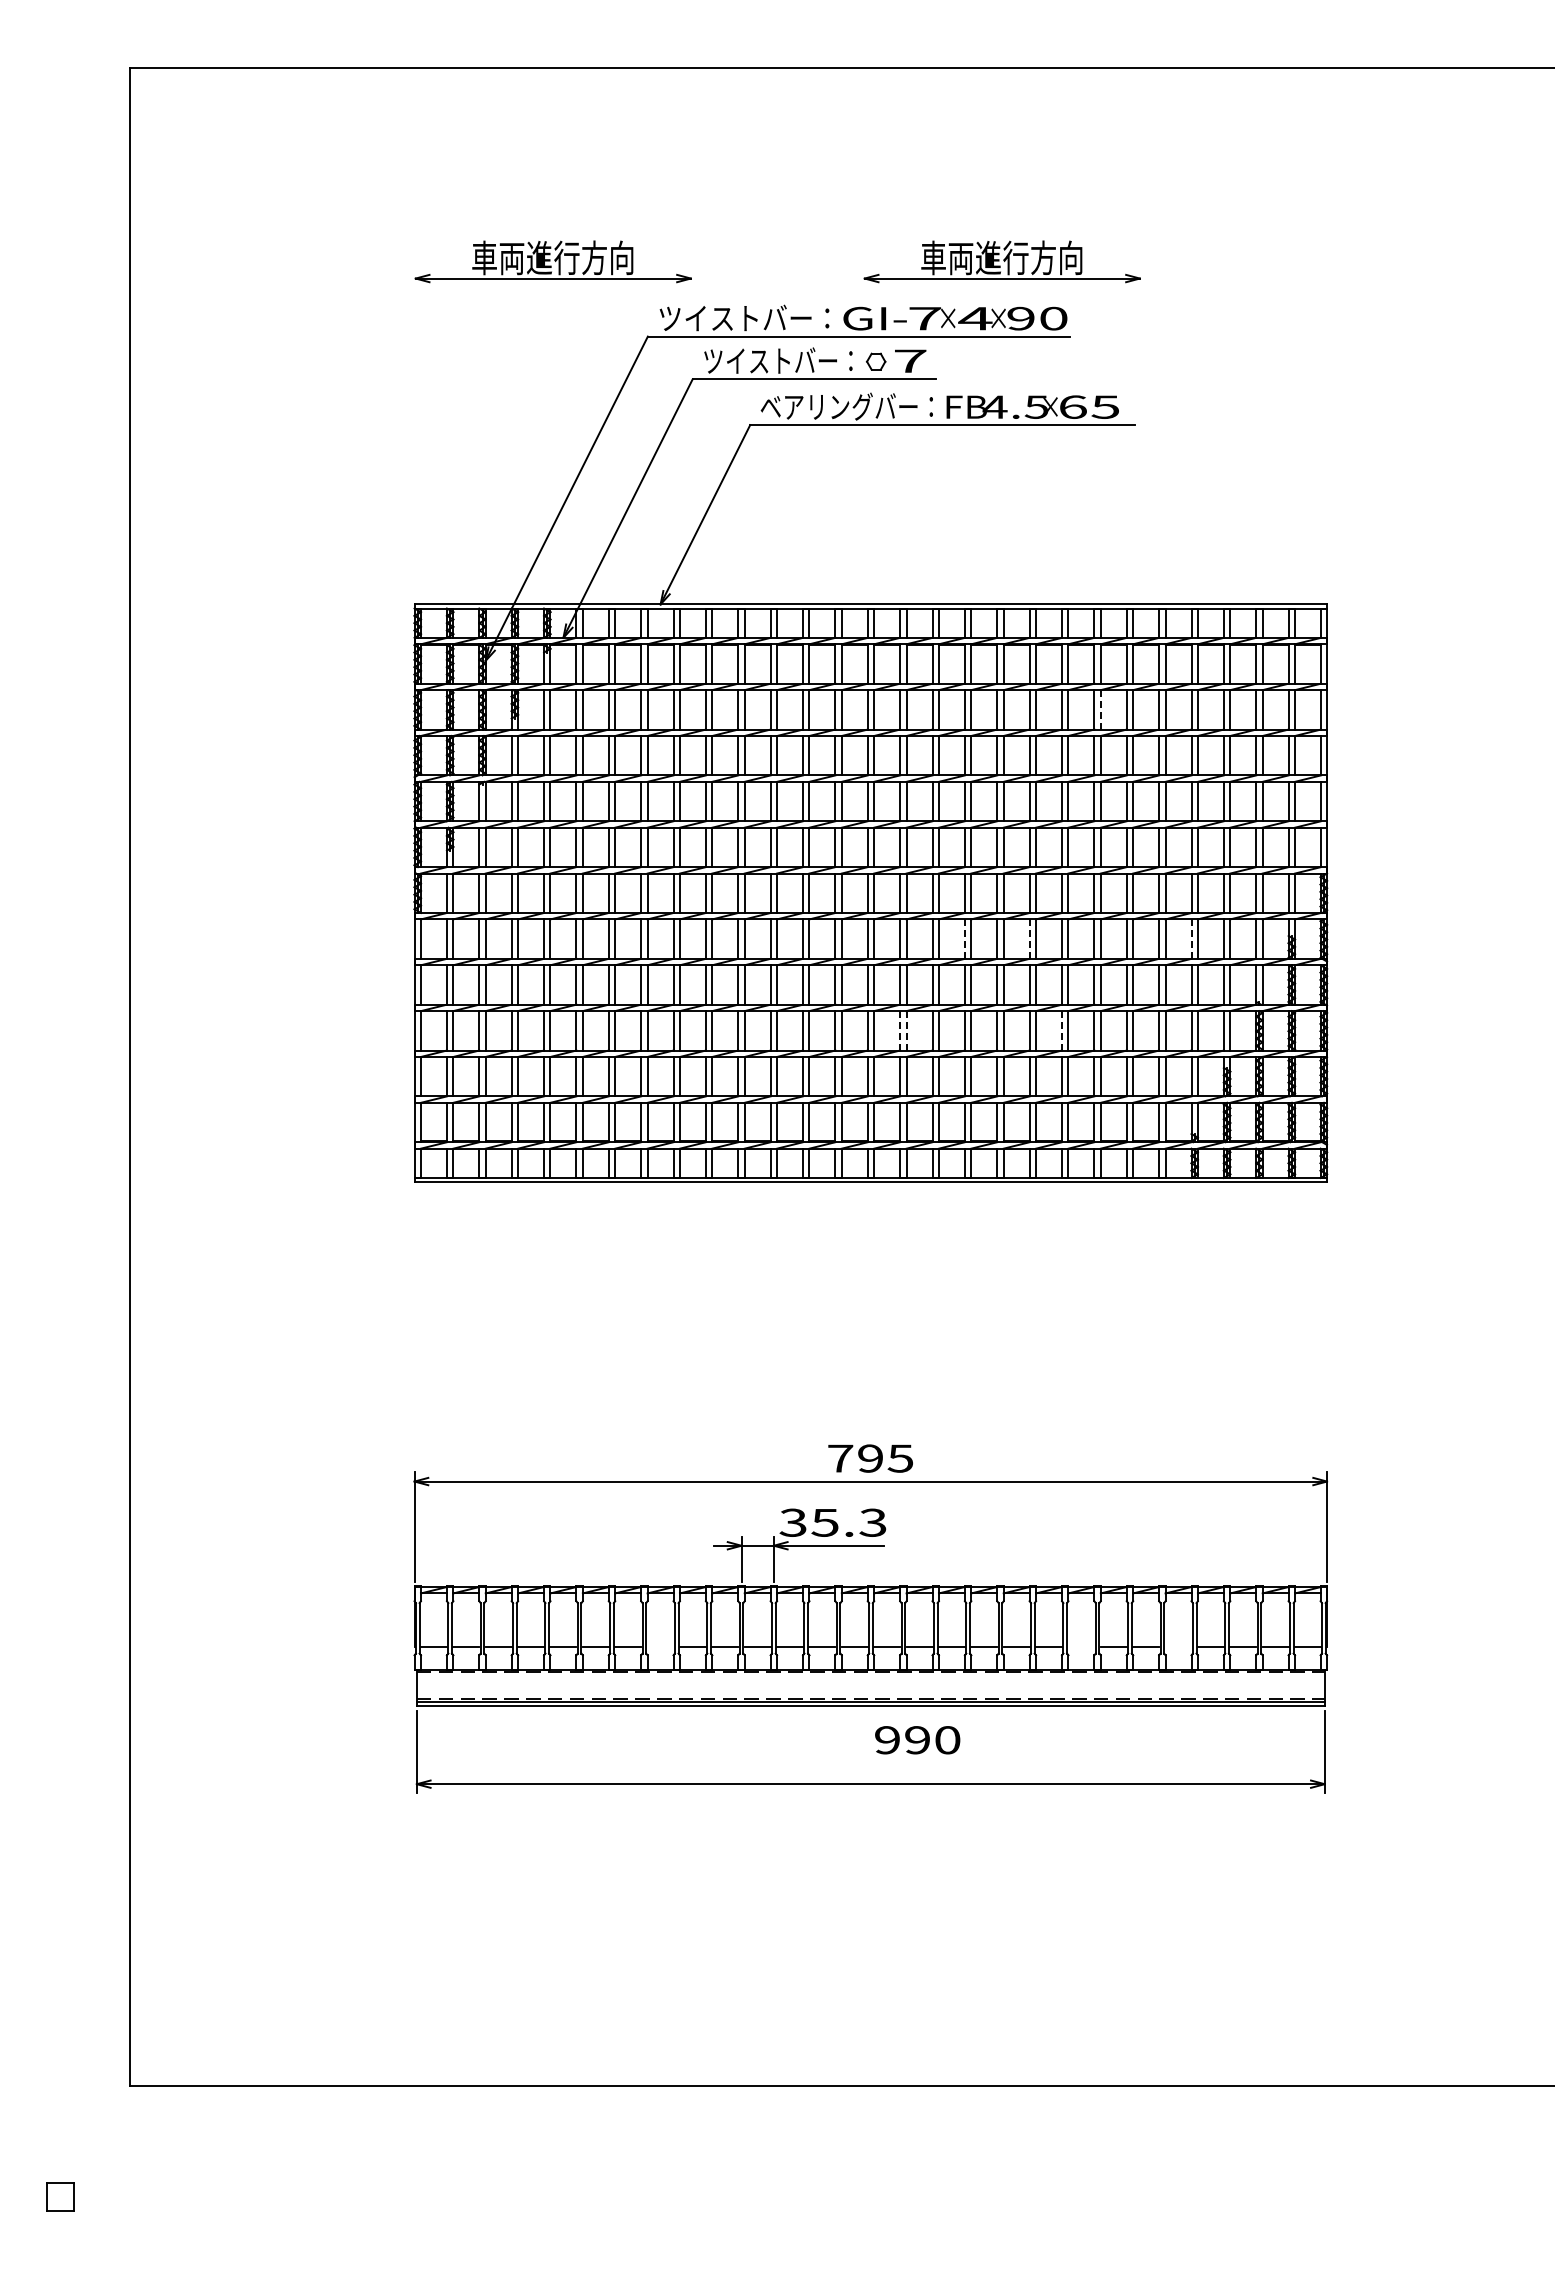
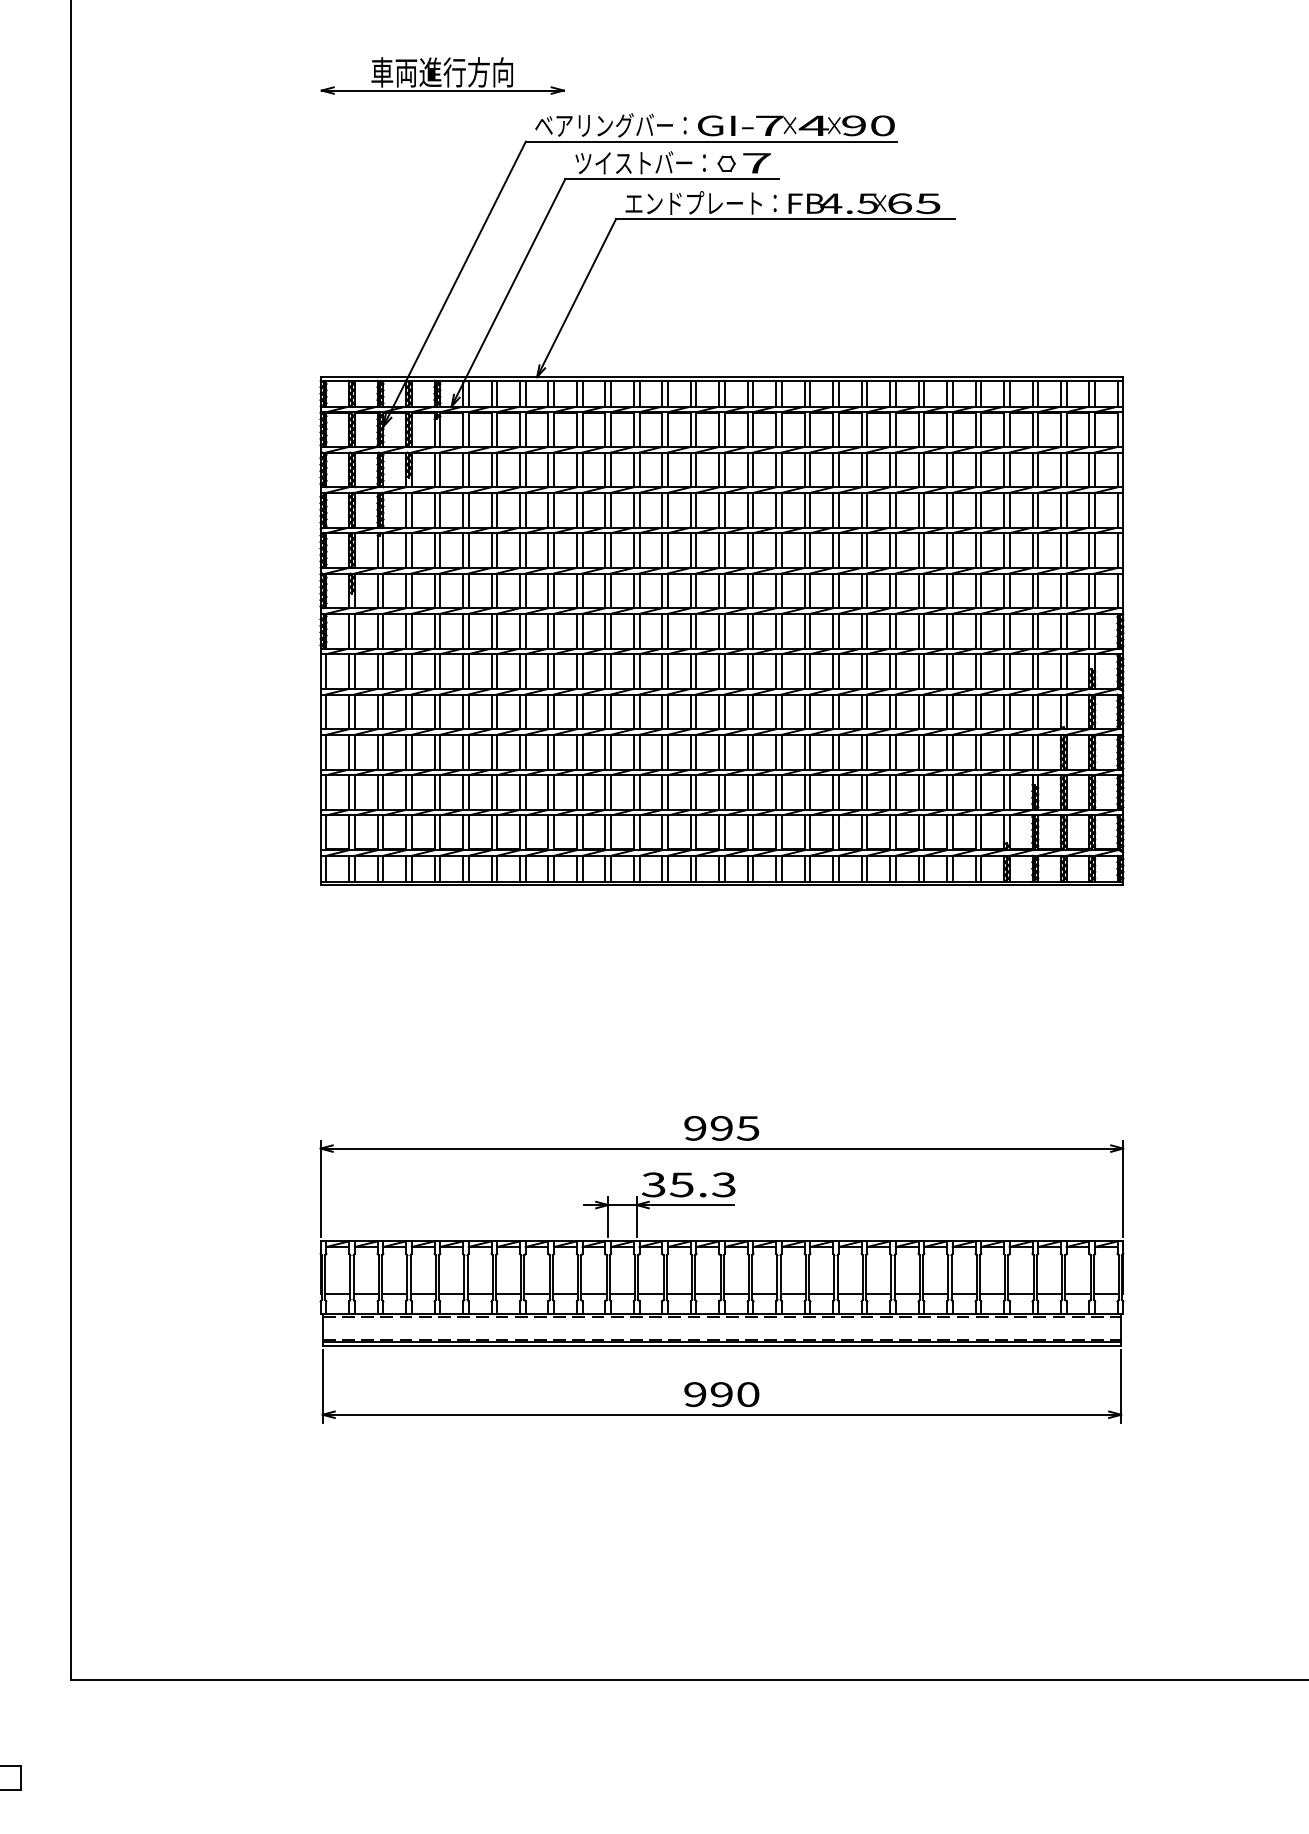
part: (1001, 261) -> (836, 75), removed
text: (744, 318) -> (610, 125), ツイストバー： -> ベアリングバー：
text: (838, 406) -> (693, 203), ベアリングバー： -> エンドプレート：
line: (1100, 709) -> (923, 469), dashed -> solid
line: (964, 939) -> (804, 671), dashed -> solid
line: (1029, 939) -> (861, 671), dashed -> solid
line: (1191, 939) -> (1004, 671), dashed -> solid
line: (900, 1030) -> (748, 751), dashed -> solid
line: (906, 1030) -> (753, 751), dashed -> solid
line: (1062, 1030) -> (890, 751), dashed -> solid
text: (840, 1458) -> (695, 1128), 795 -> 995
line: (660, 1646) -> (536, 1293), added
line: (1081, 1646) -> (907, 1293), added
line: (1178, 1646) -> (992, 1293), added
text: (917, 1740) -> (721, 1394), moved

